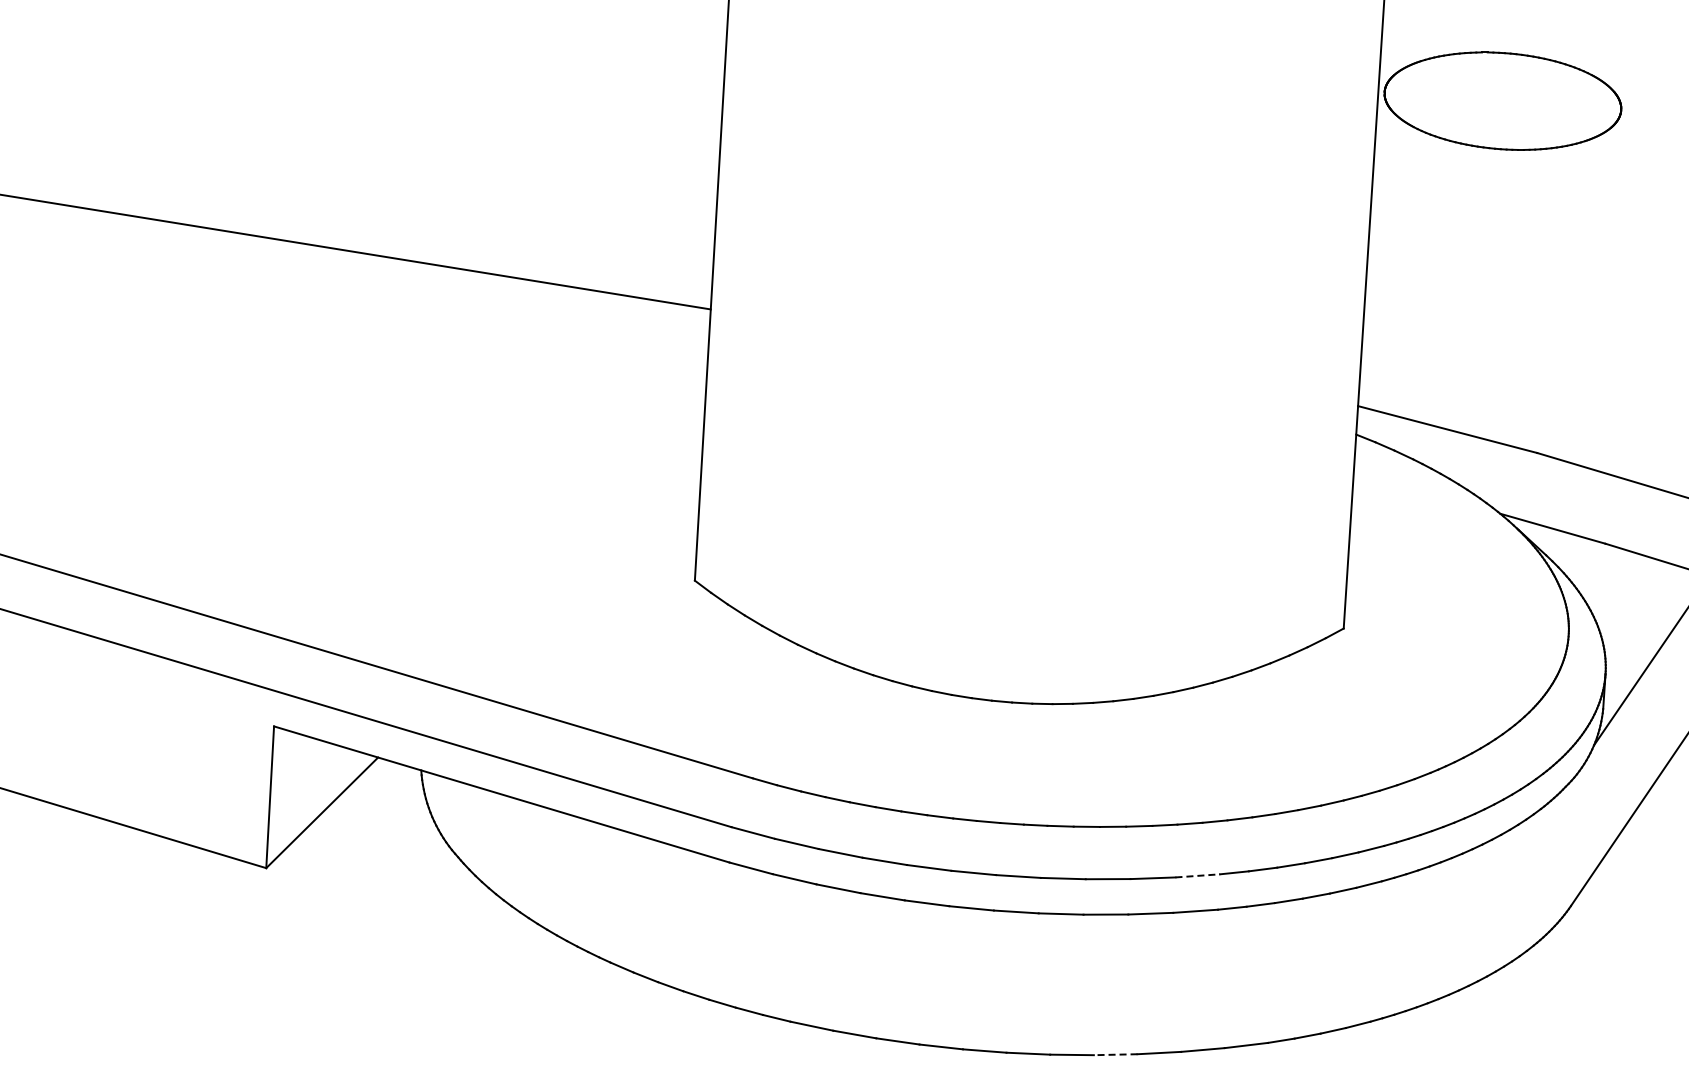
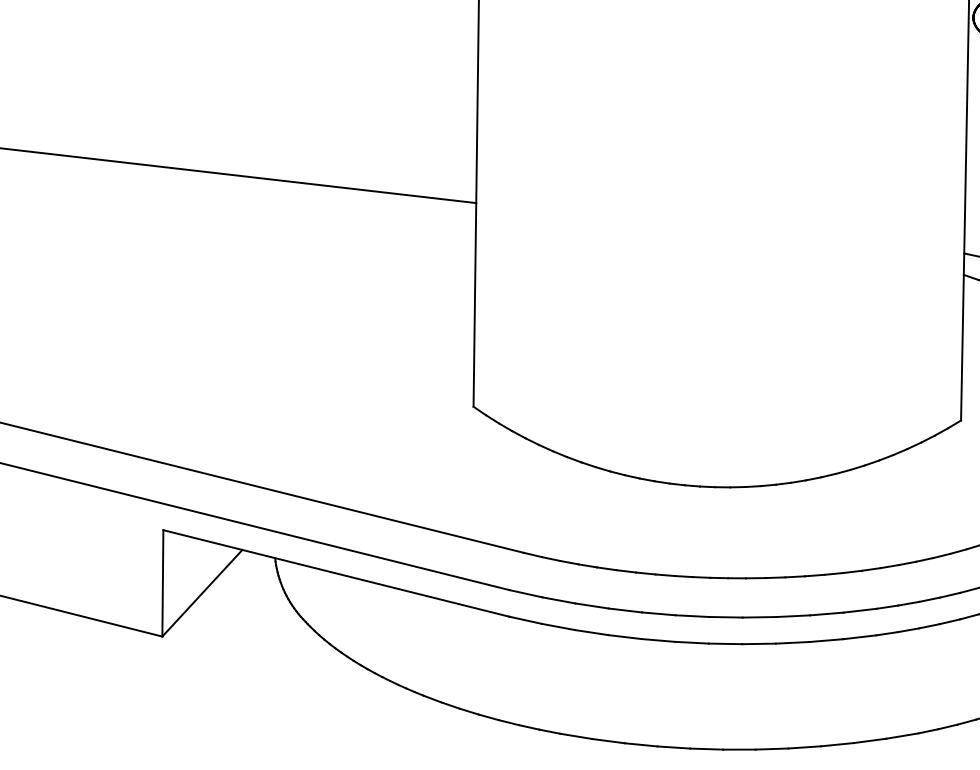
line: (1198, 875) -> (860, 610), dashed -> solid
line: (1115, 1054) -> (804, 747), dashed -> solid

